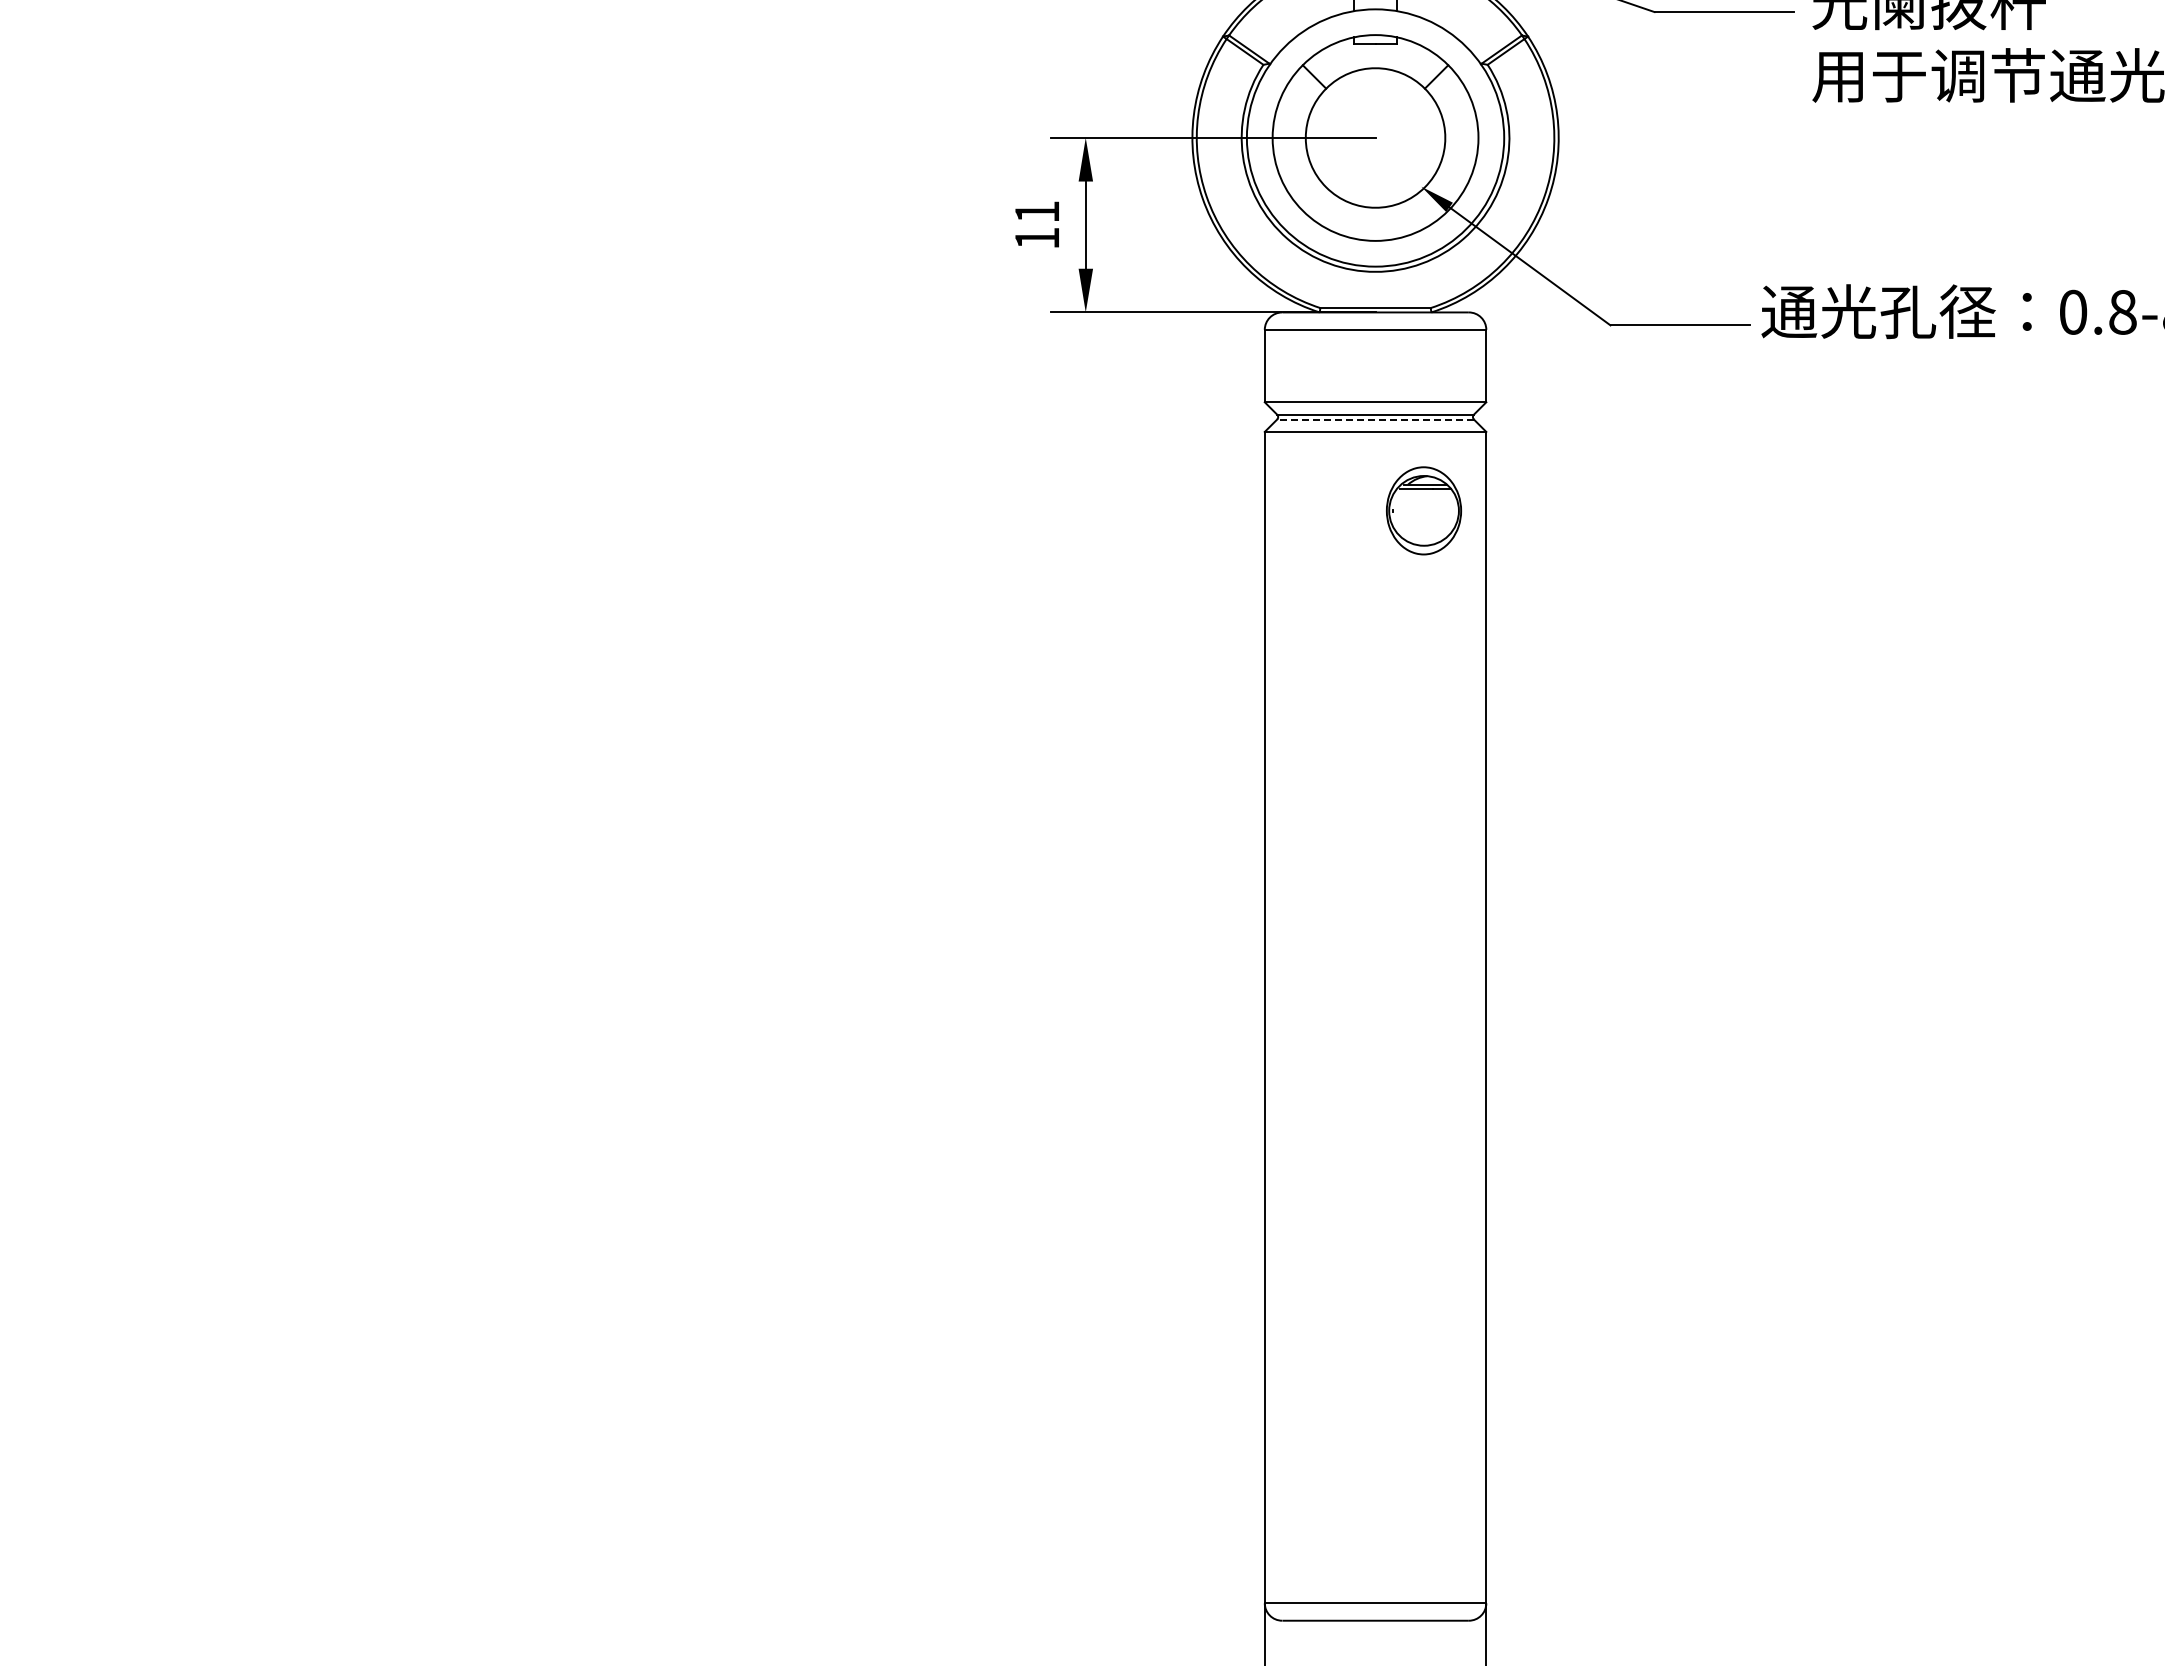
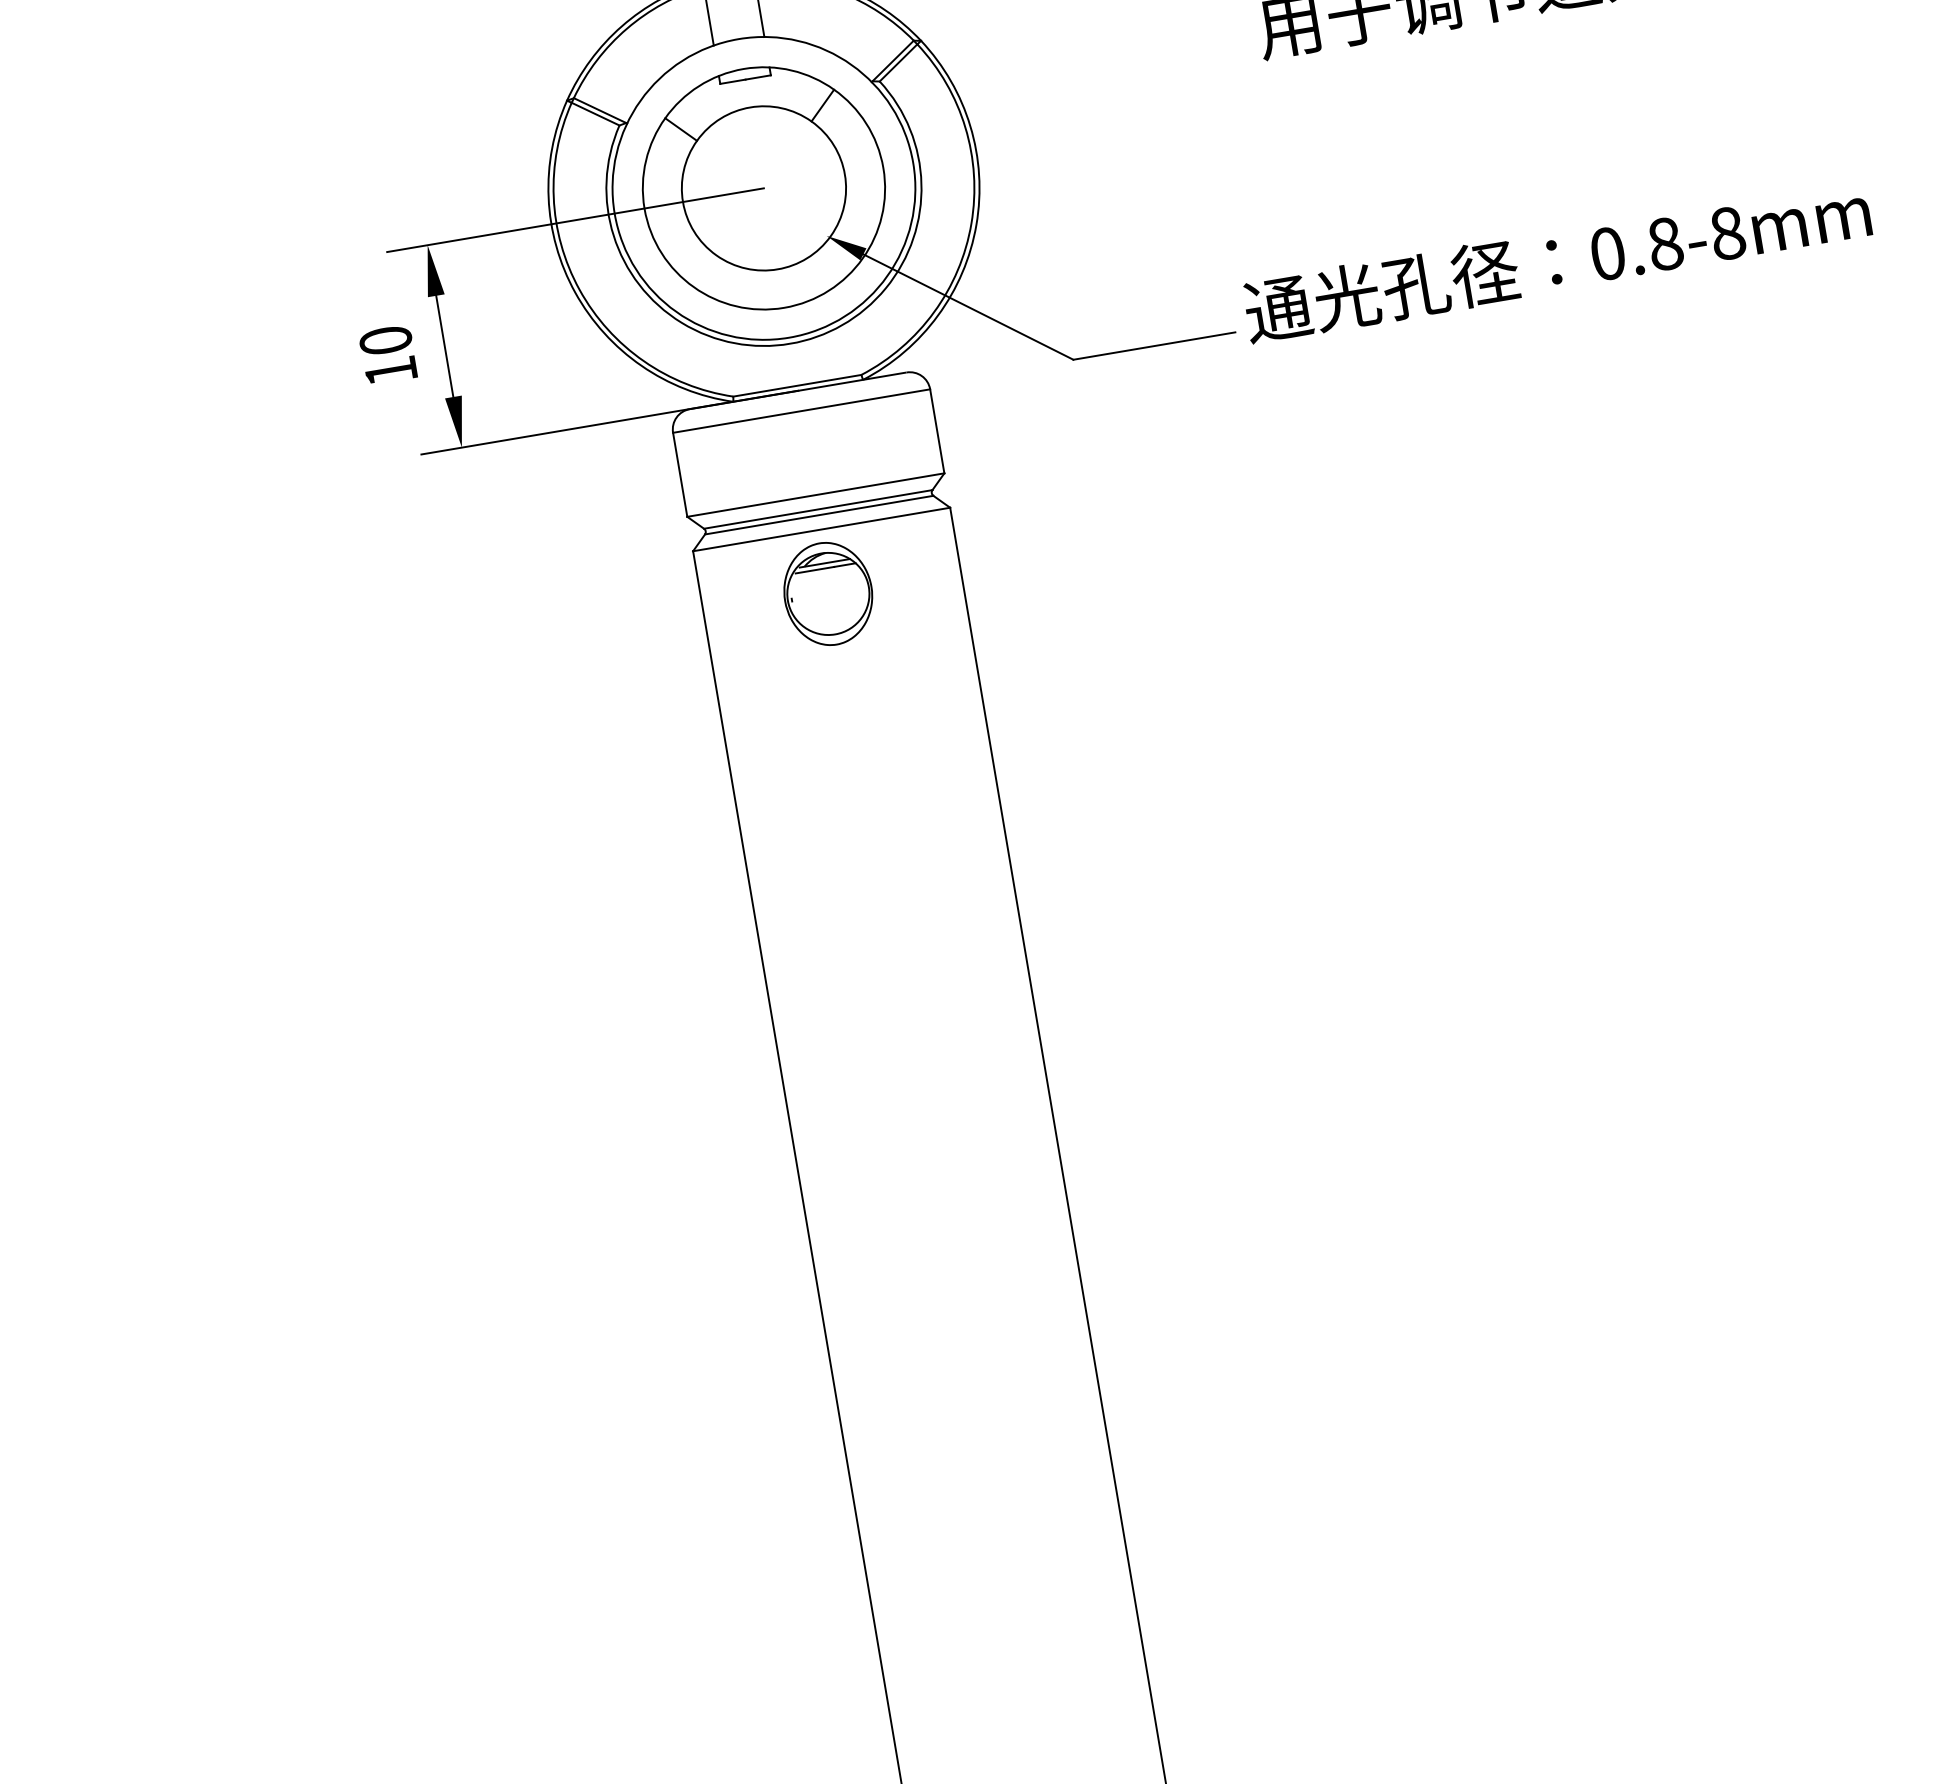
text: (1036, 211) -> (384, 340), 11 -> 10
line: (1375, 419) -> (819, 515), dashed -> solid
part: (1423, 510) -> (827, 593), moved

